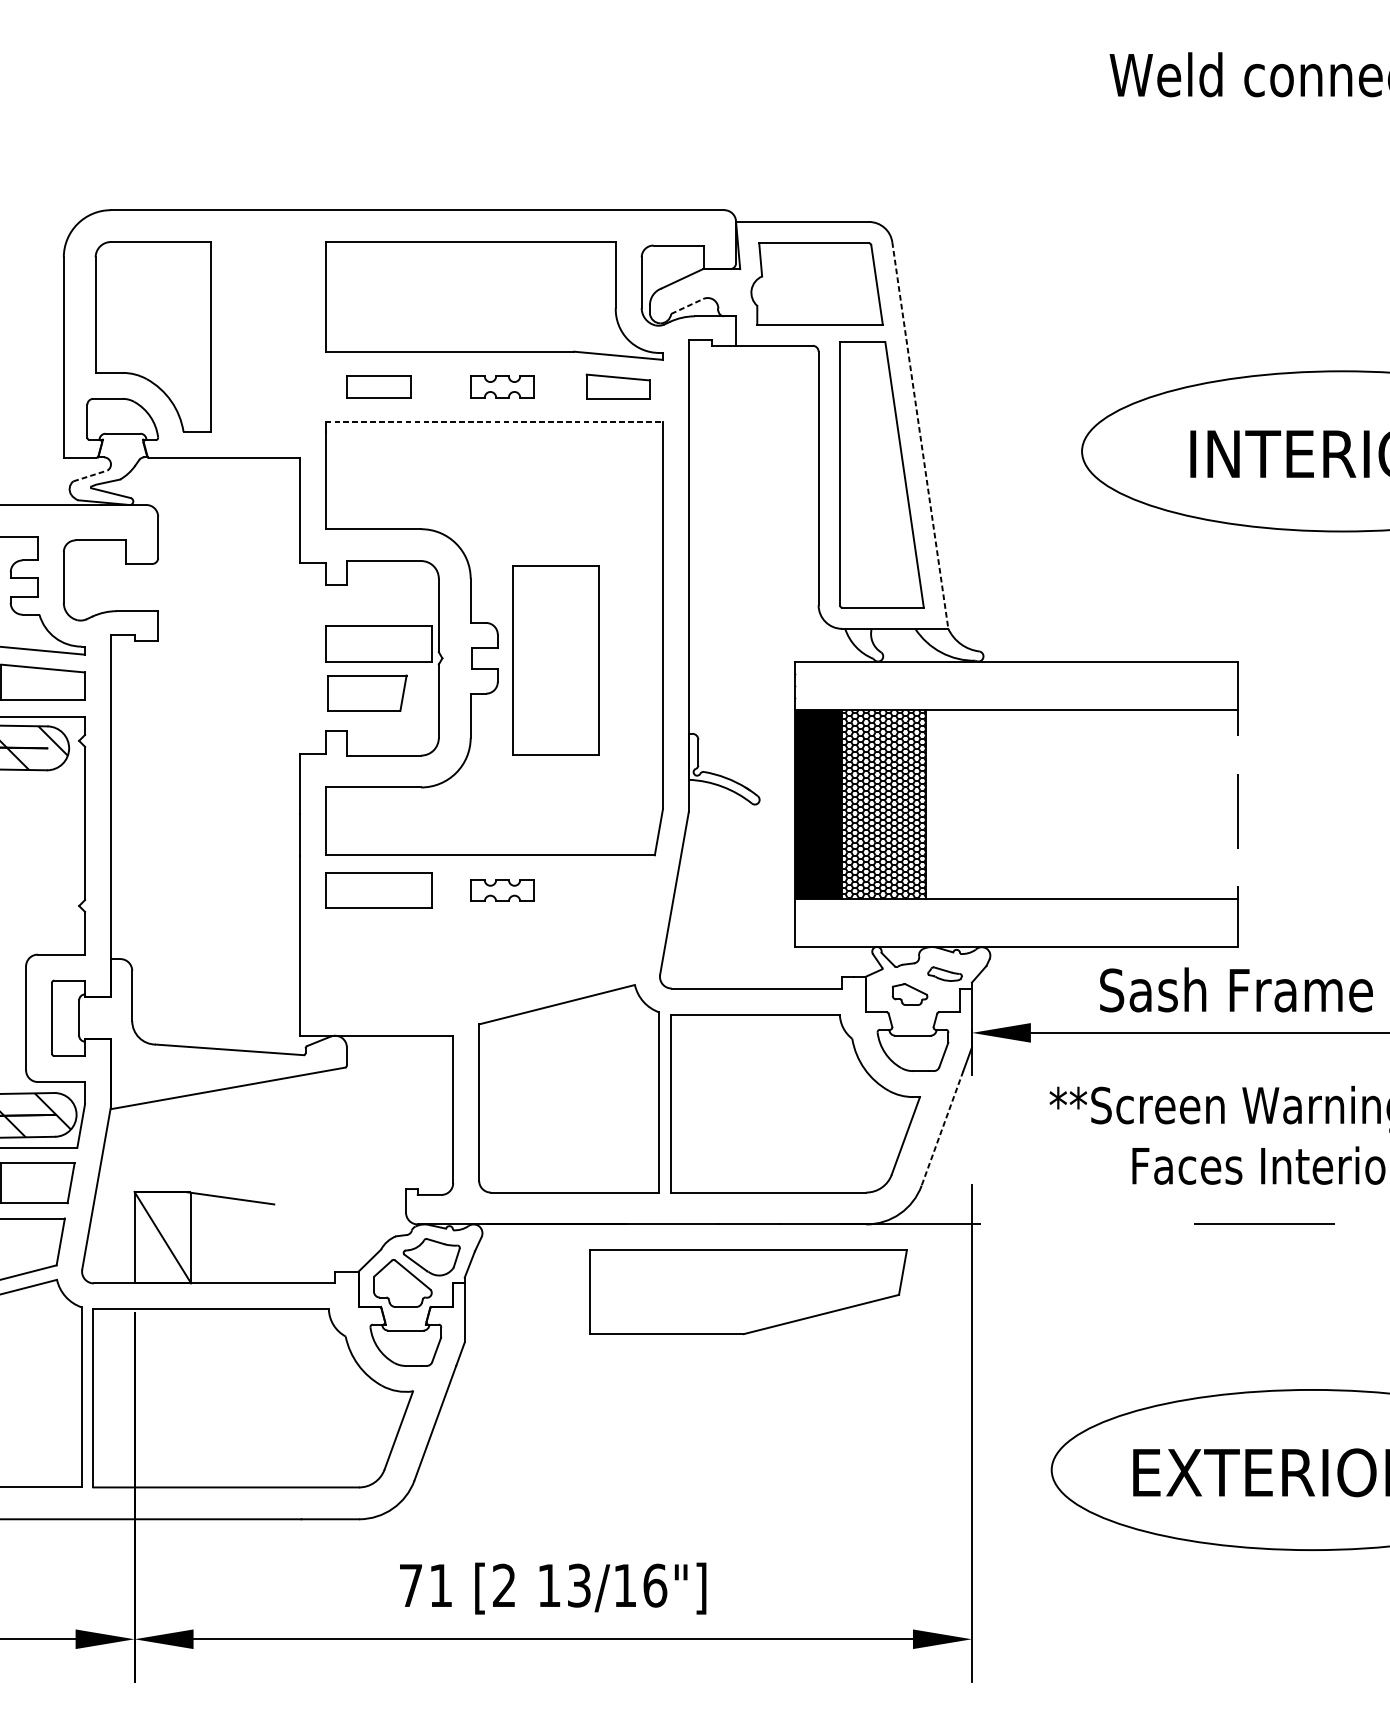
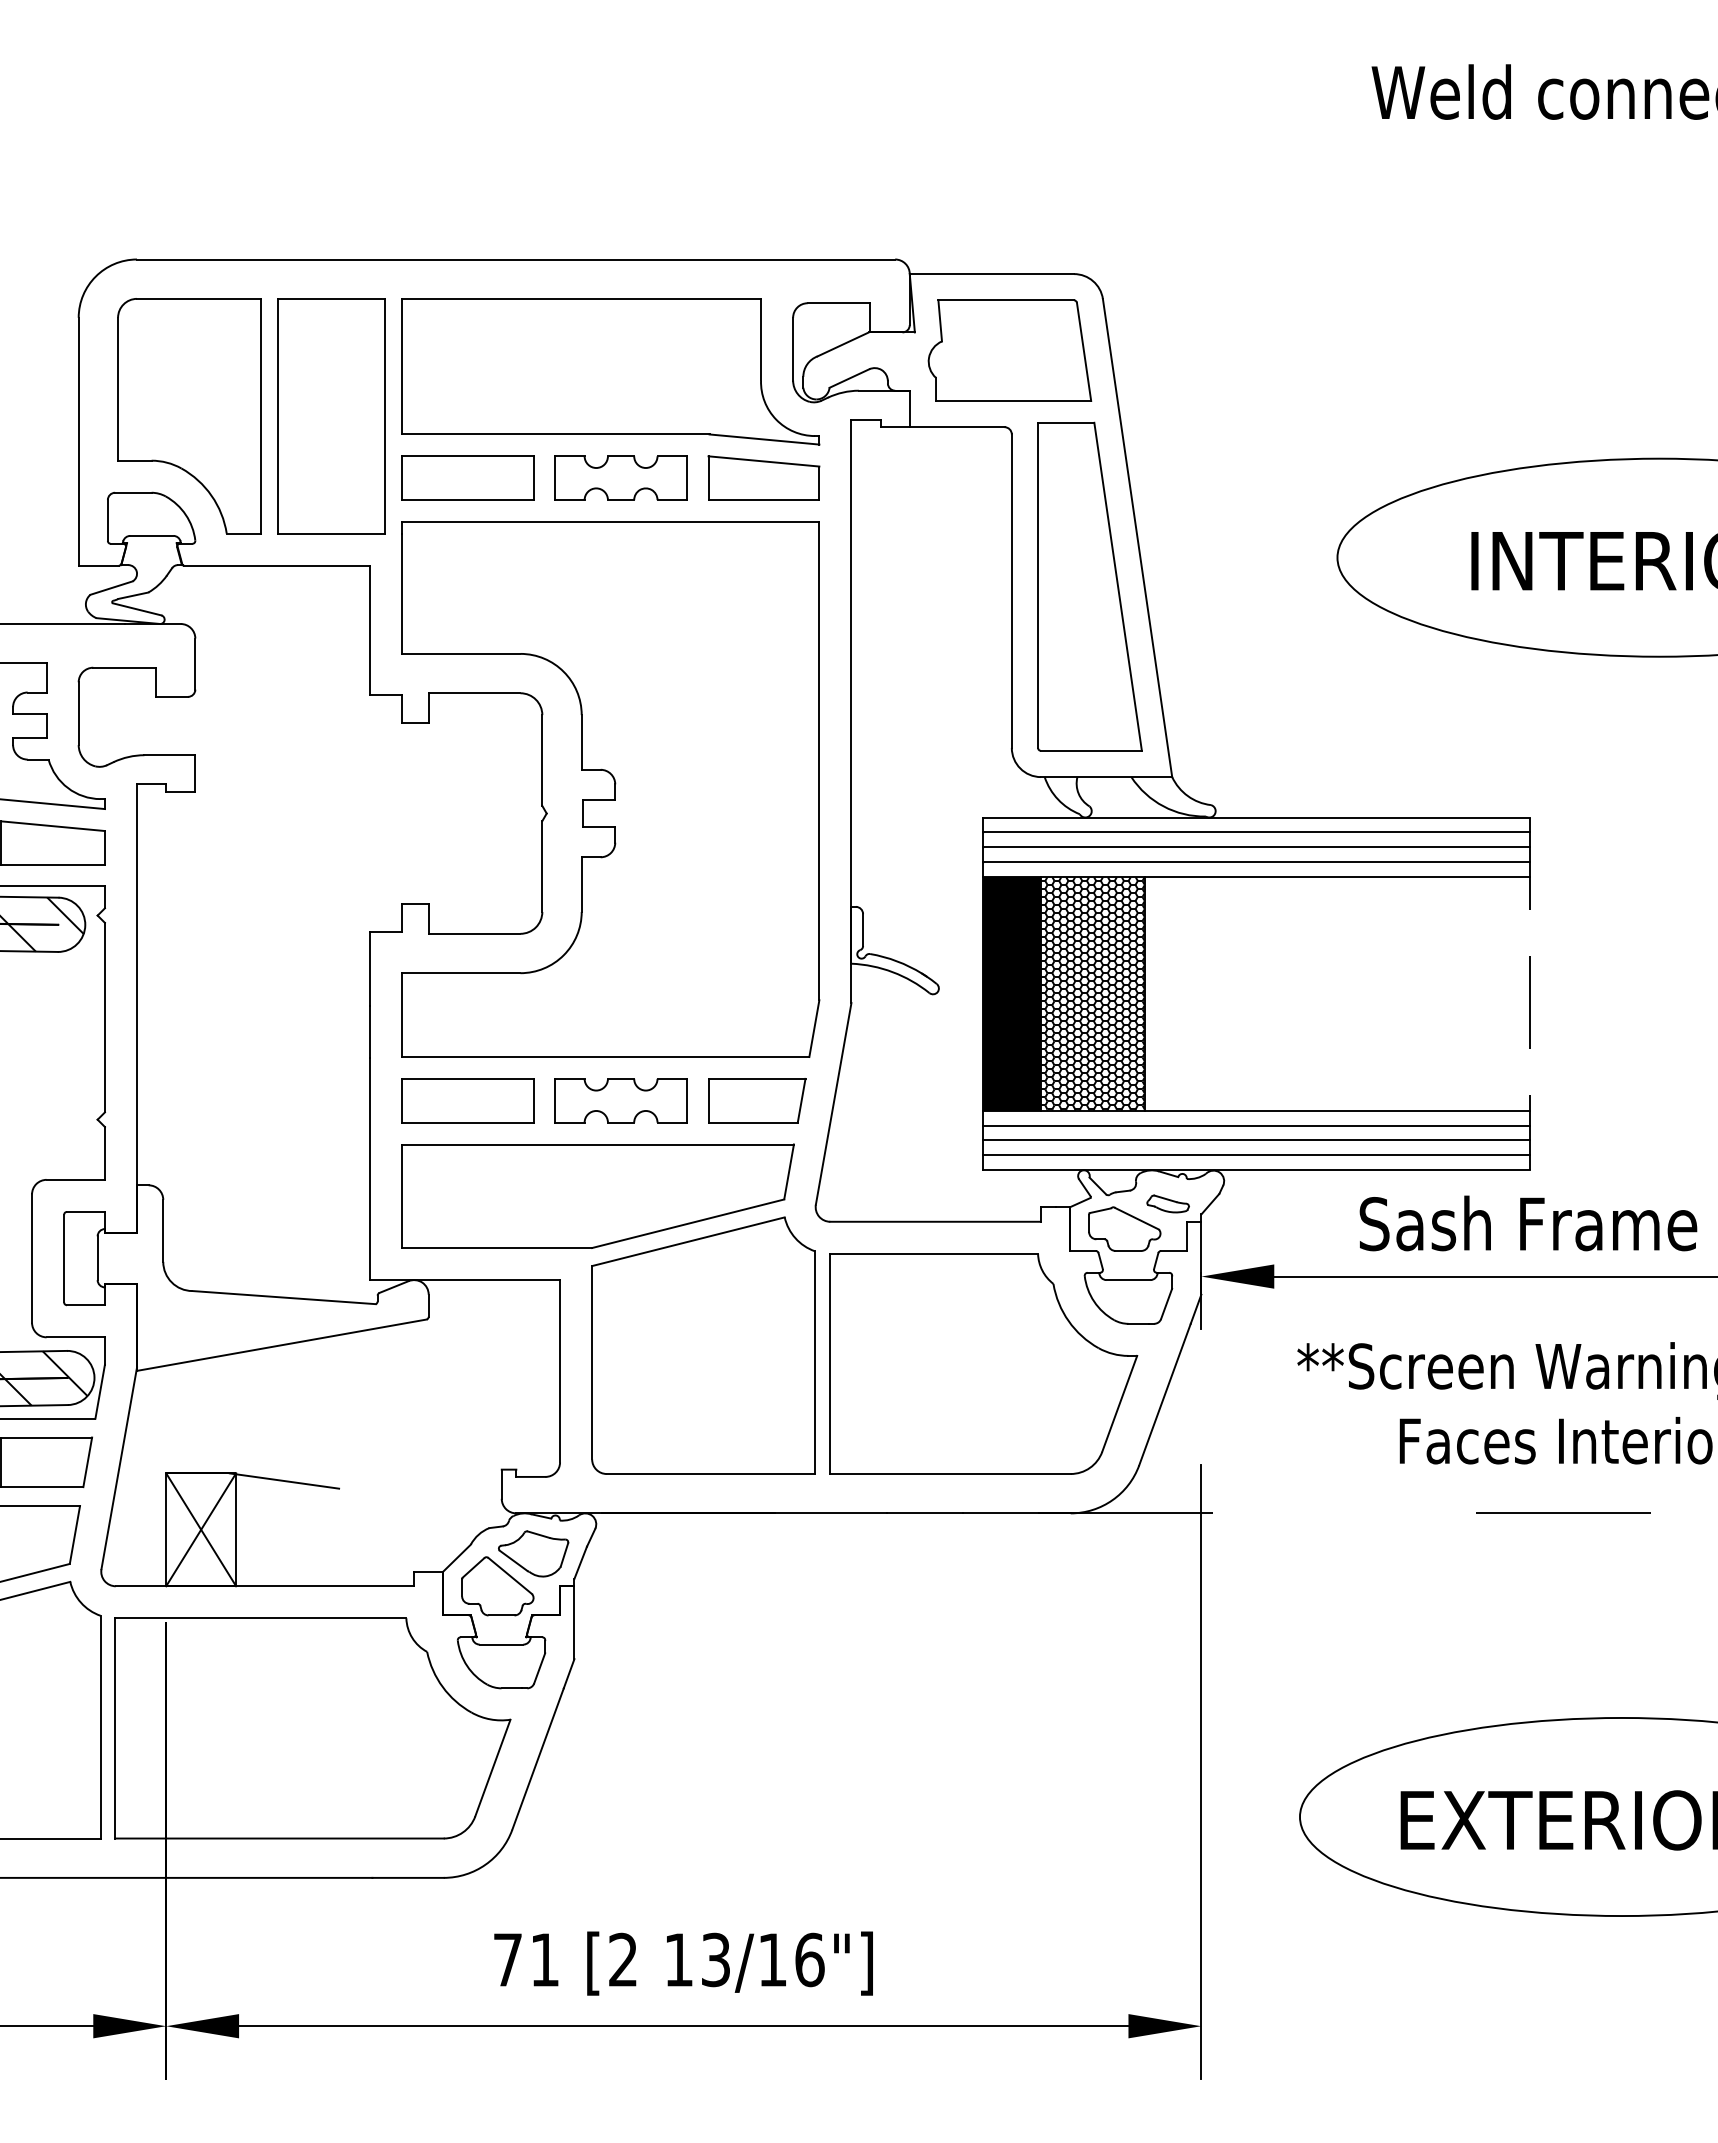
line: (687, 306) -> (849, 378), dashed -> solid
part: (378, 386) -> (467, 477), size x1.67
part: (502, 386) -> (620, 477), size x1.67
part: (617, 386) -> (763, 477), size x1.43
line: (494, 422) -> (611, 521), dashed -> solid
line: (920, 435) -> (1137, 538), dashed -> solid
line: (91, 475) -> (112, 587), dashed -> solid
part: (378, 643) -> (467, 795), removed
part: (555, 660) -> (331, 416), moved
line: (1015, 673) -> (1255, 832), added
line: (1015, 685) -> (1255, 847), added
part: (367, 693) -> (757, 1100), moved
line: (1015, 697) -> (1255, 862), added
part: (502, 890) -> (620, 1100), size x1.67
line: (1015, 910) -> (1255, 1125), added
line: (1015, 922) -> (1255, 1140), added
line: (1015, 934) -> (1255, 1155), added
part: (909, 993) -> (1124, 1228), size x1.67
line: (942, 1129) -> (1164, 1395), dashed -> solid
line: (163, 1237) -> (201, 1529), added
part: (747, 1291) -> (597, 1195), moved

